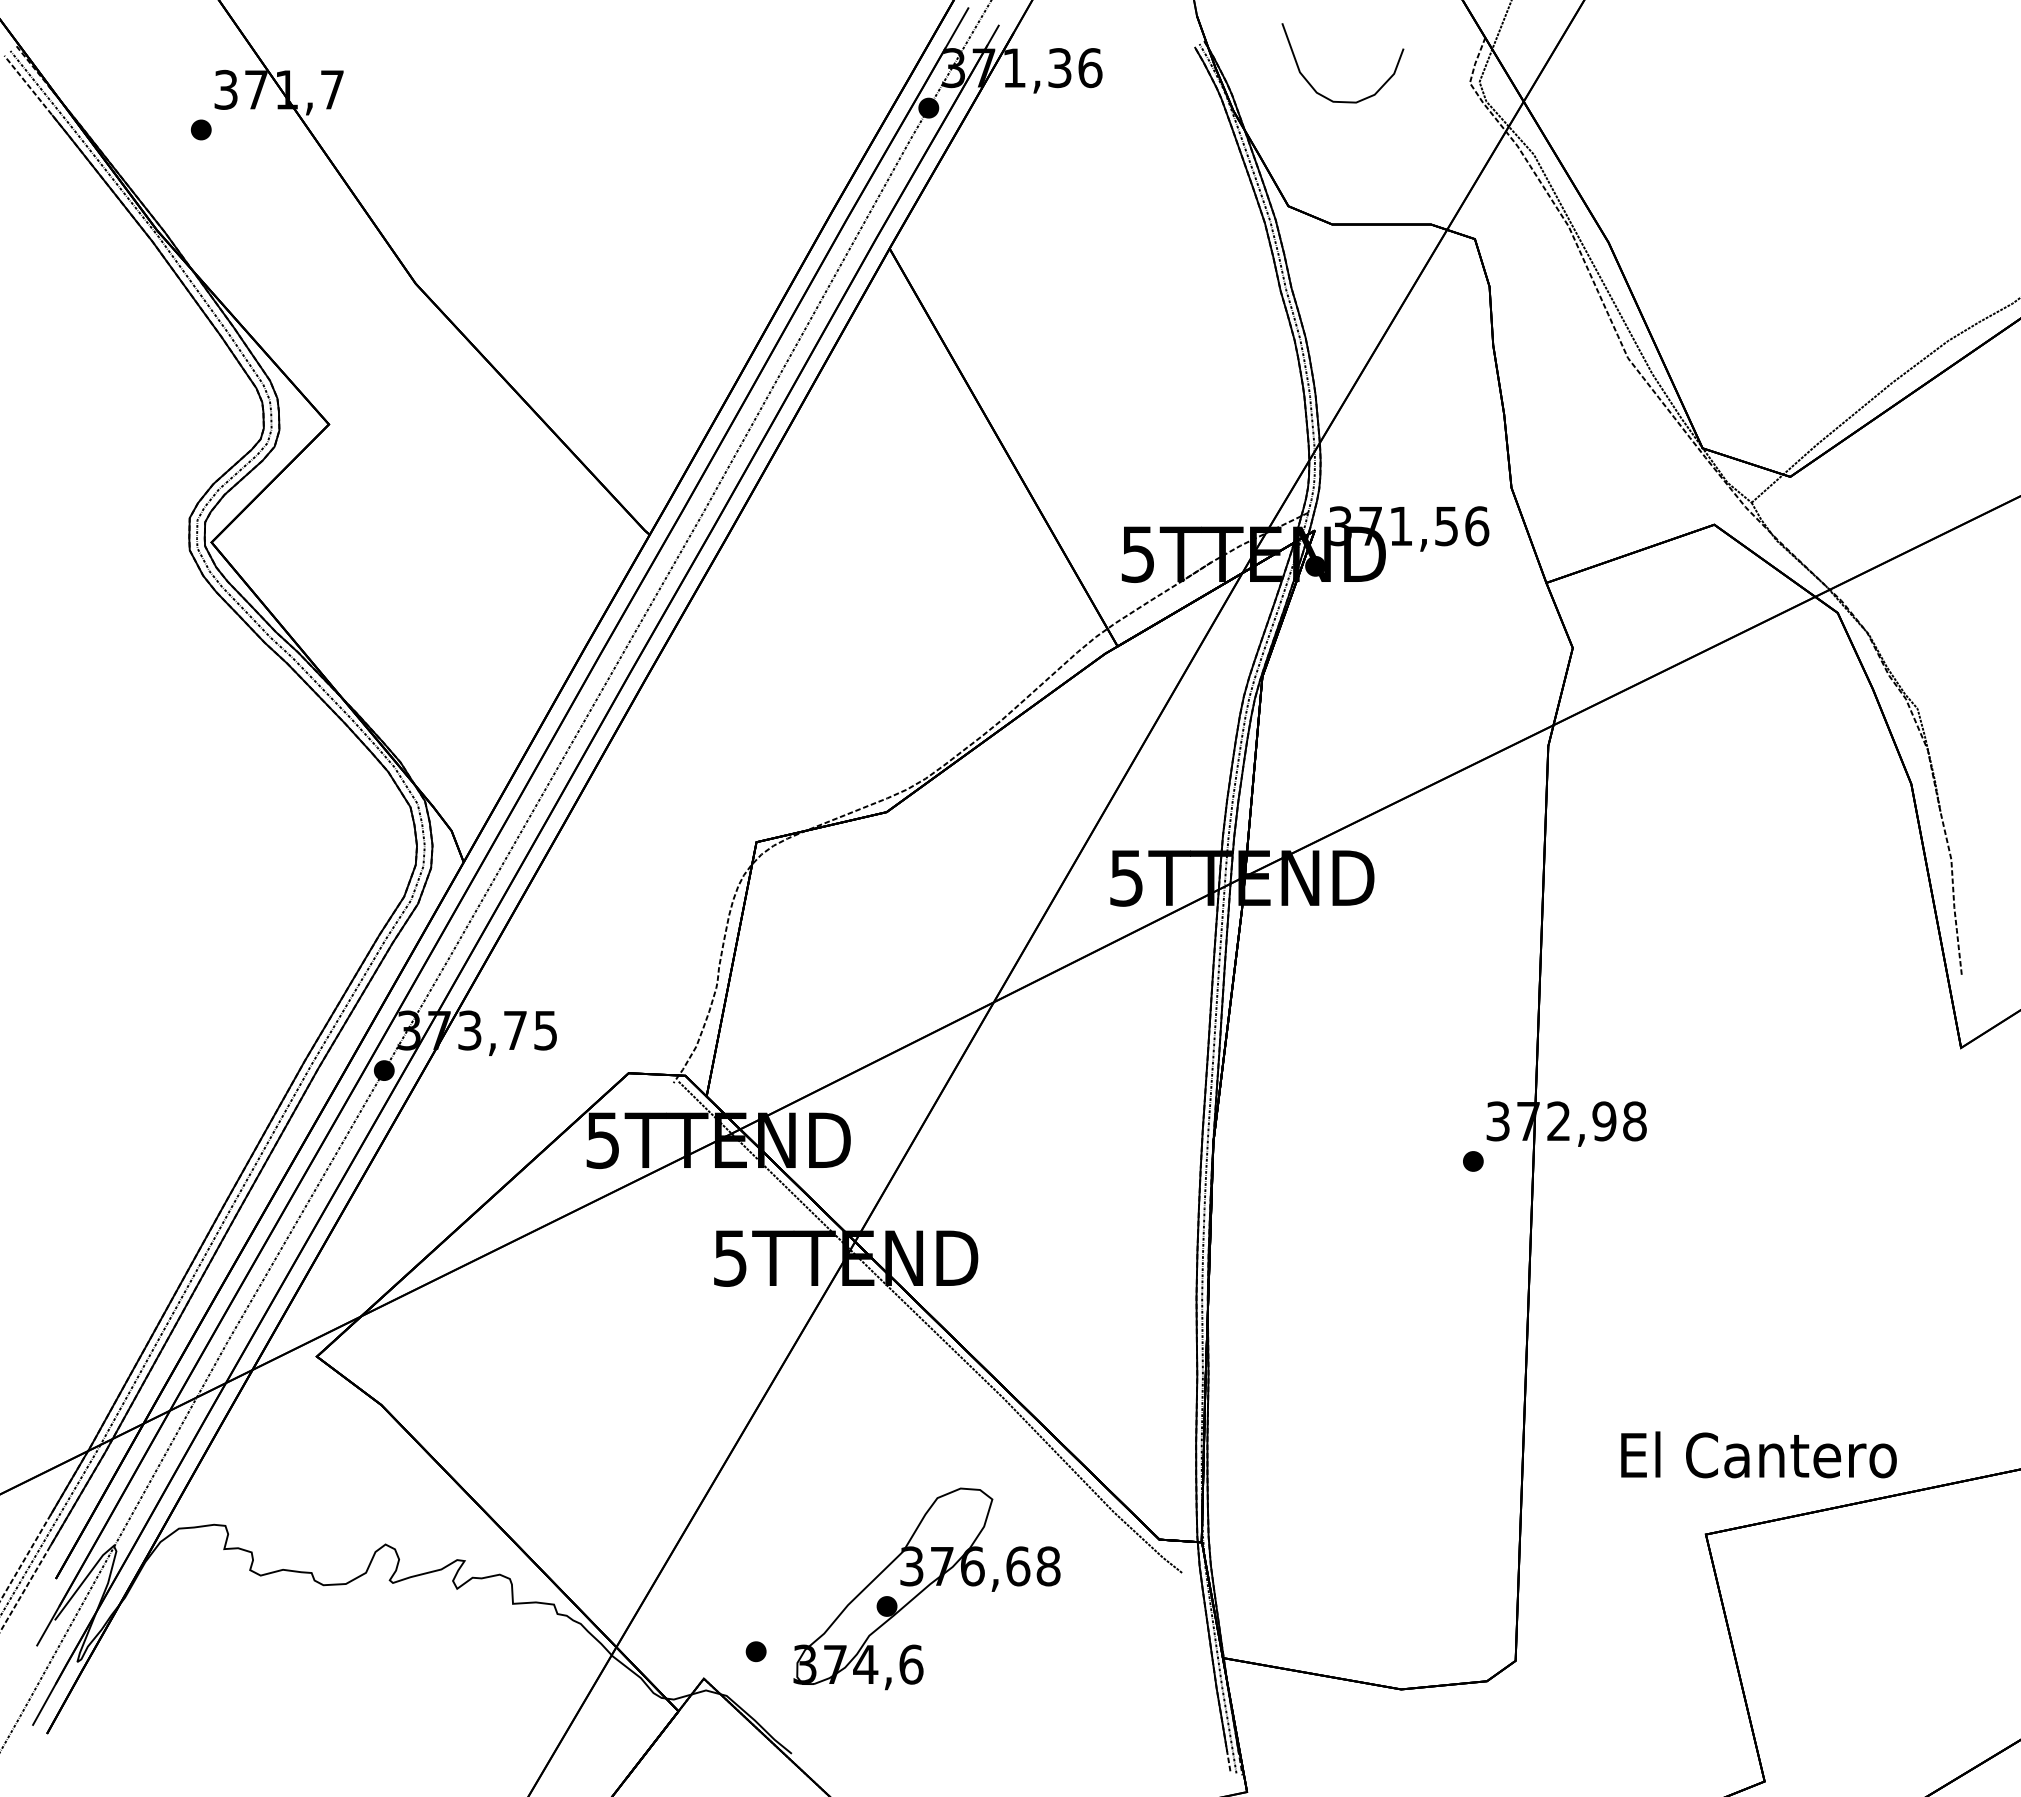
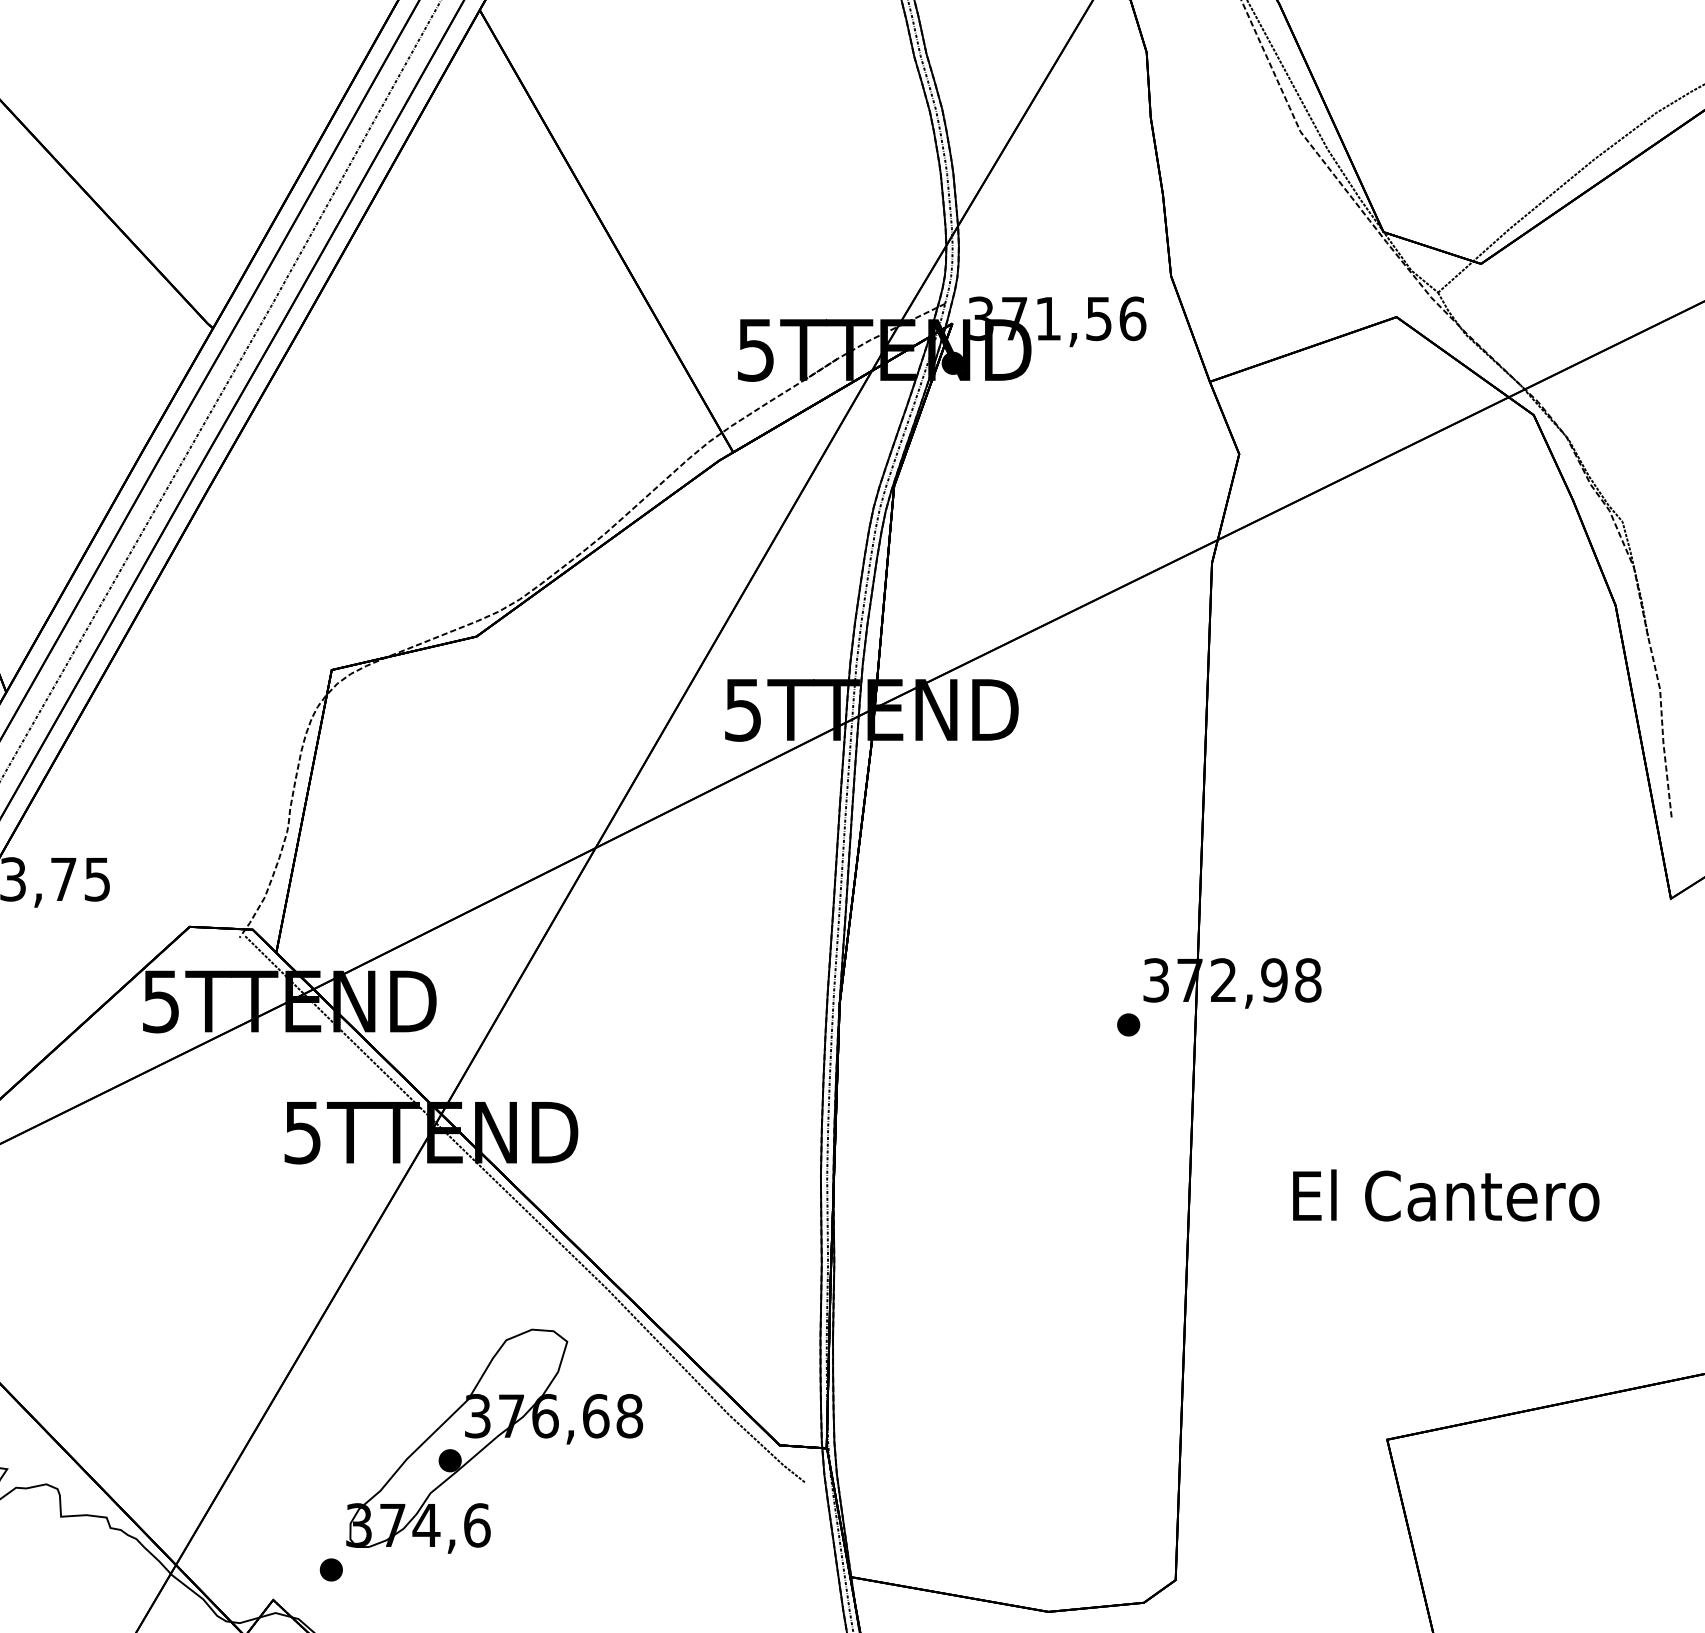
text: (1758, 1454) -> (1445, 1195), moved
part: (926, 1588) -> (494, 1440), moved

